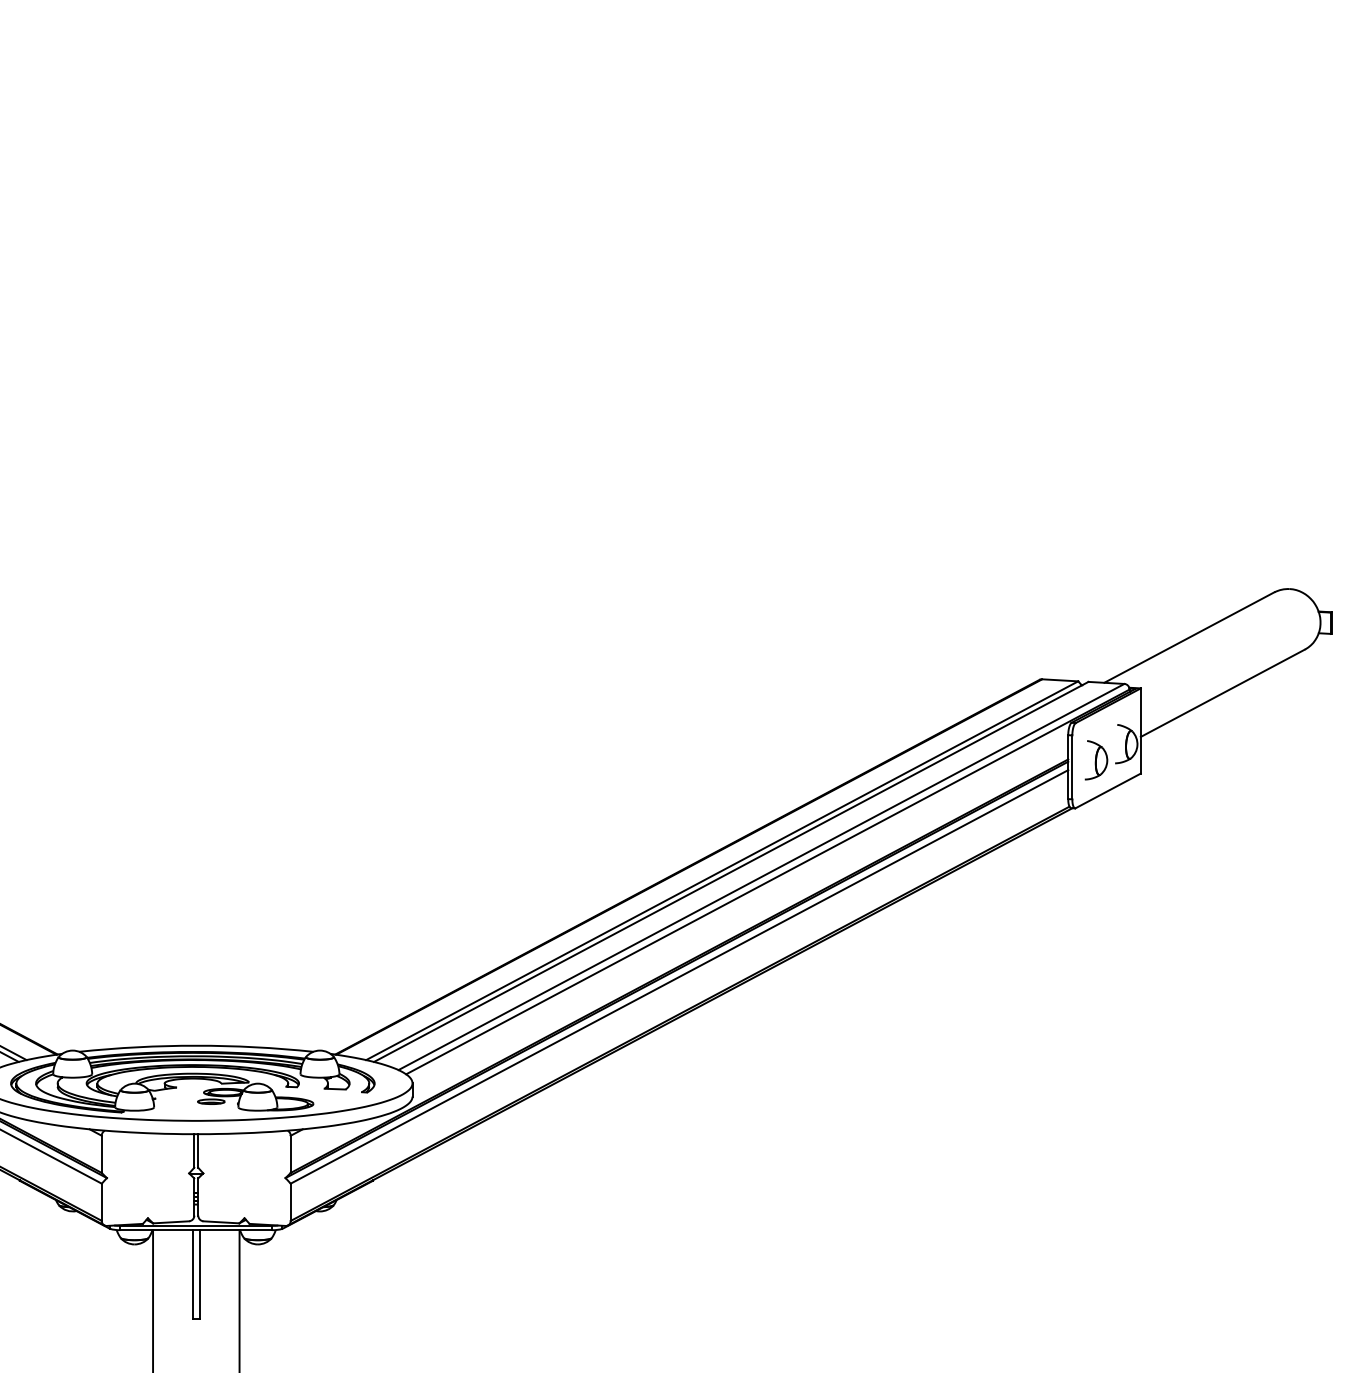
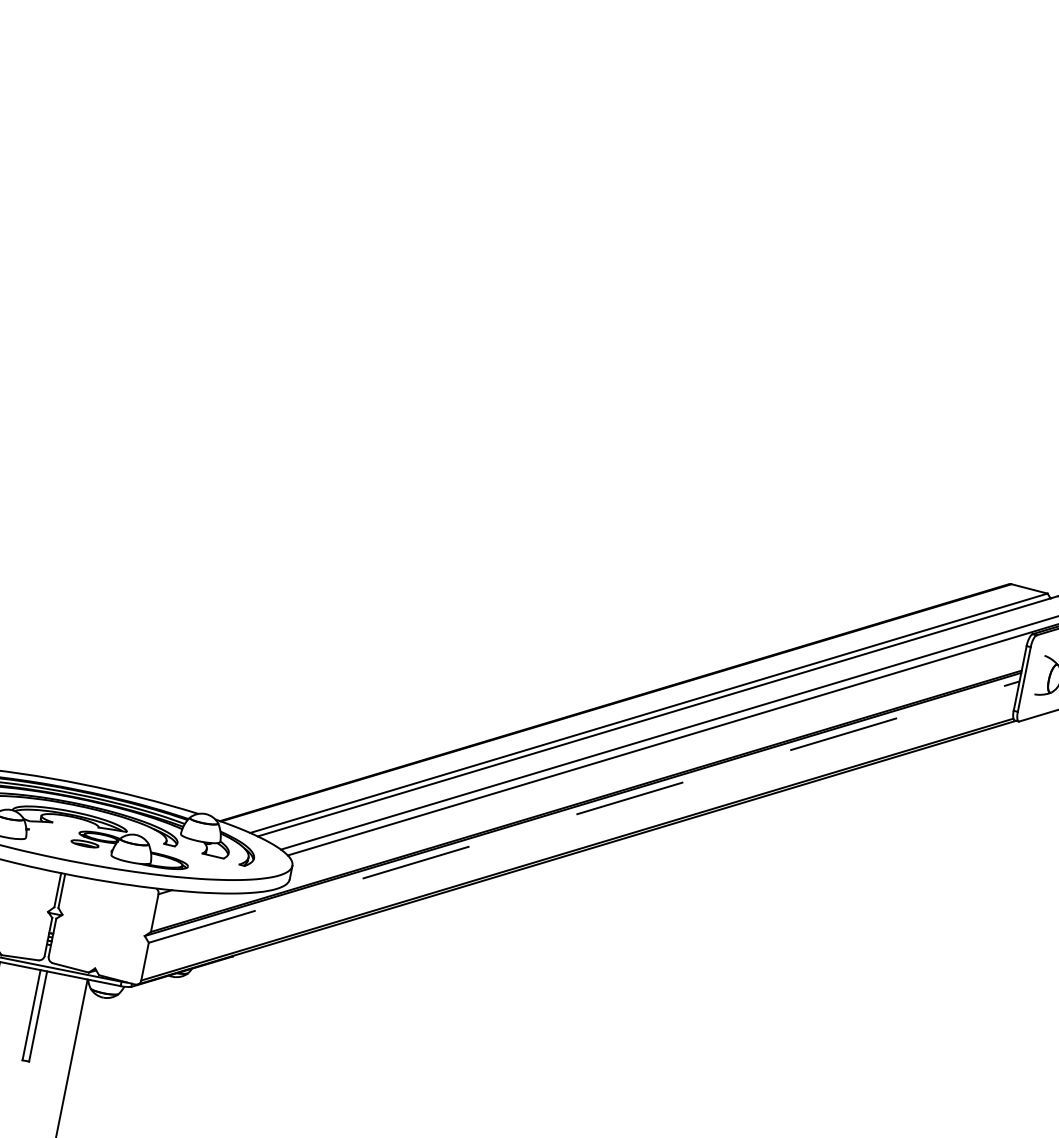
line: (679, 976) -> (584, 811), solid -> dashed

